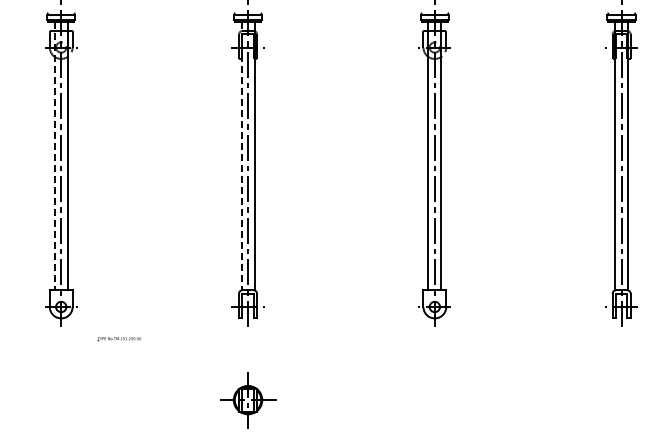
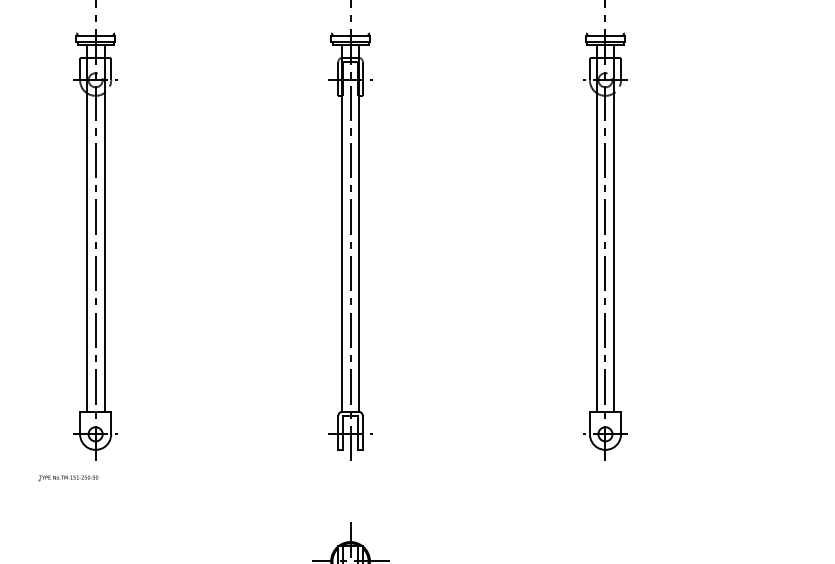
line: (54, 156) -> (86, 228), dashed -> solid
line: (241, 156) -> (341, 228), dashed -> solid
part: (119, 339) -> (68, 478), moved

